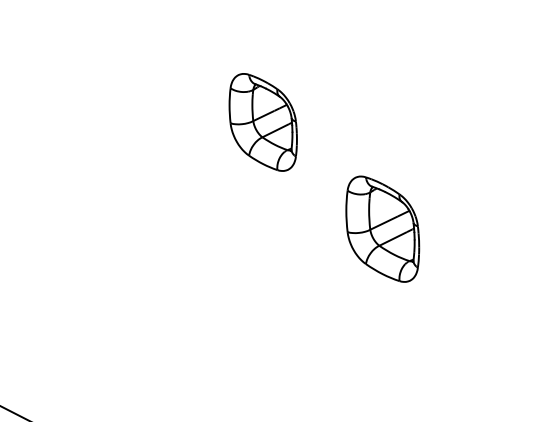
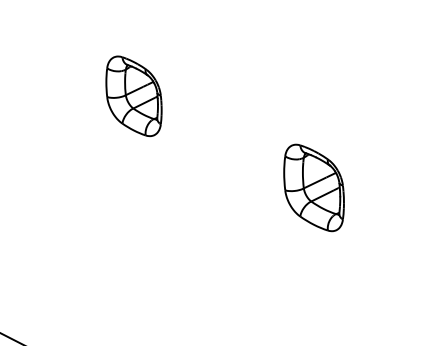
part: (262, 122) -> (133, 96), moved

